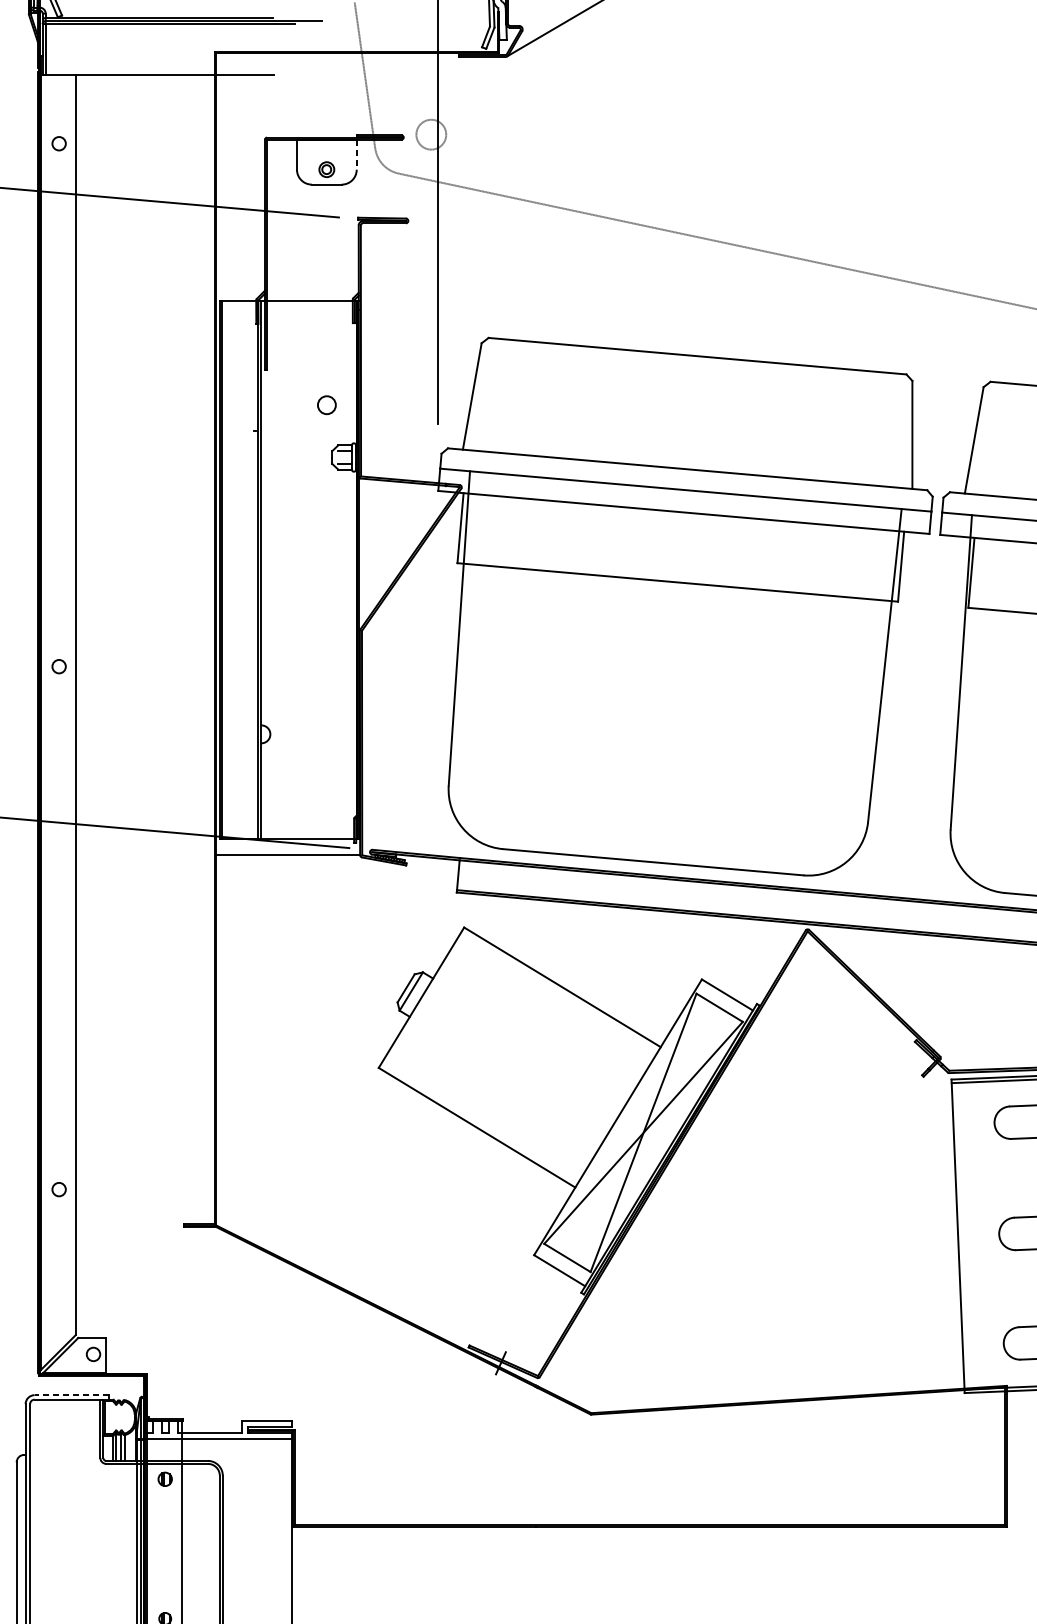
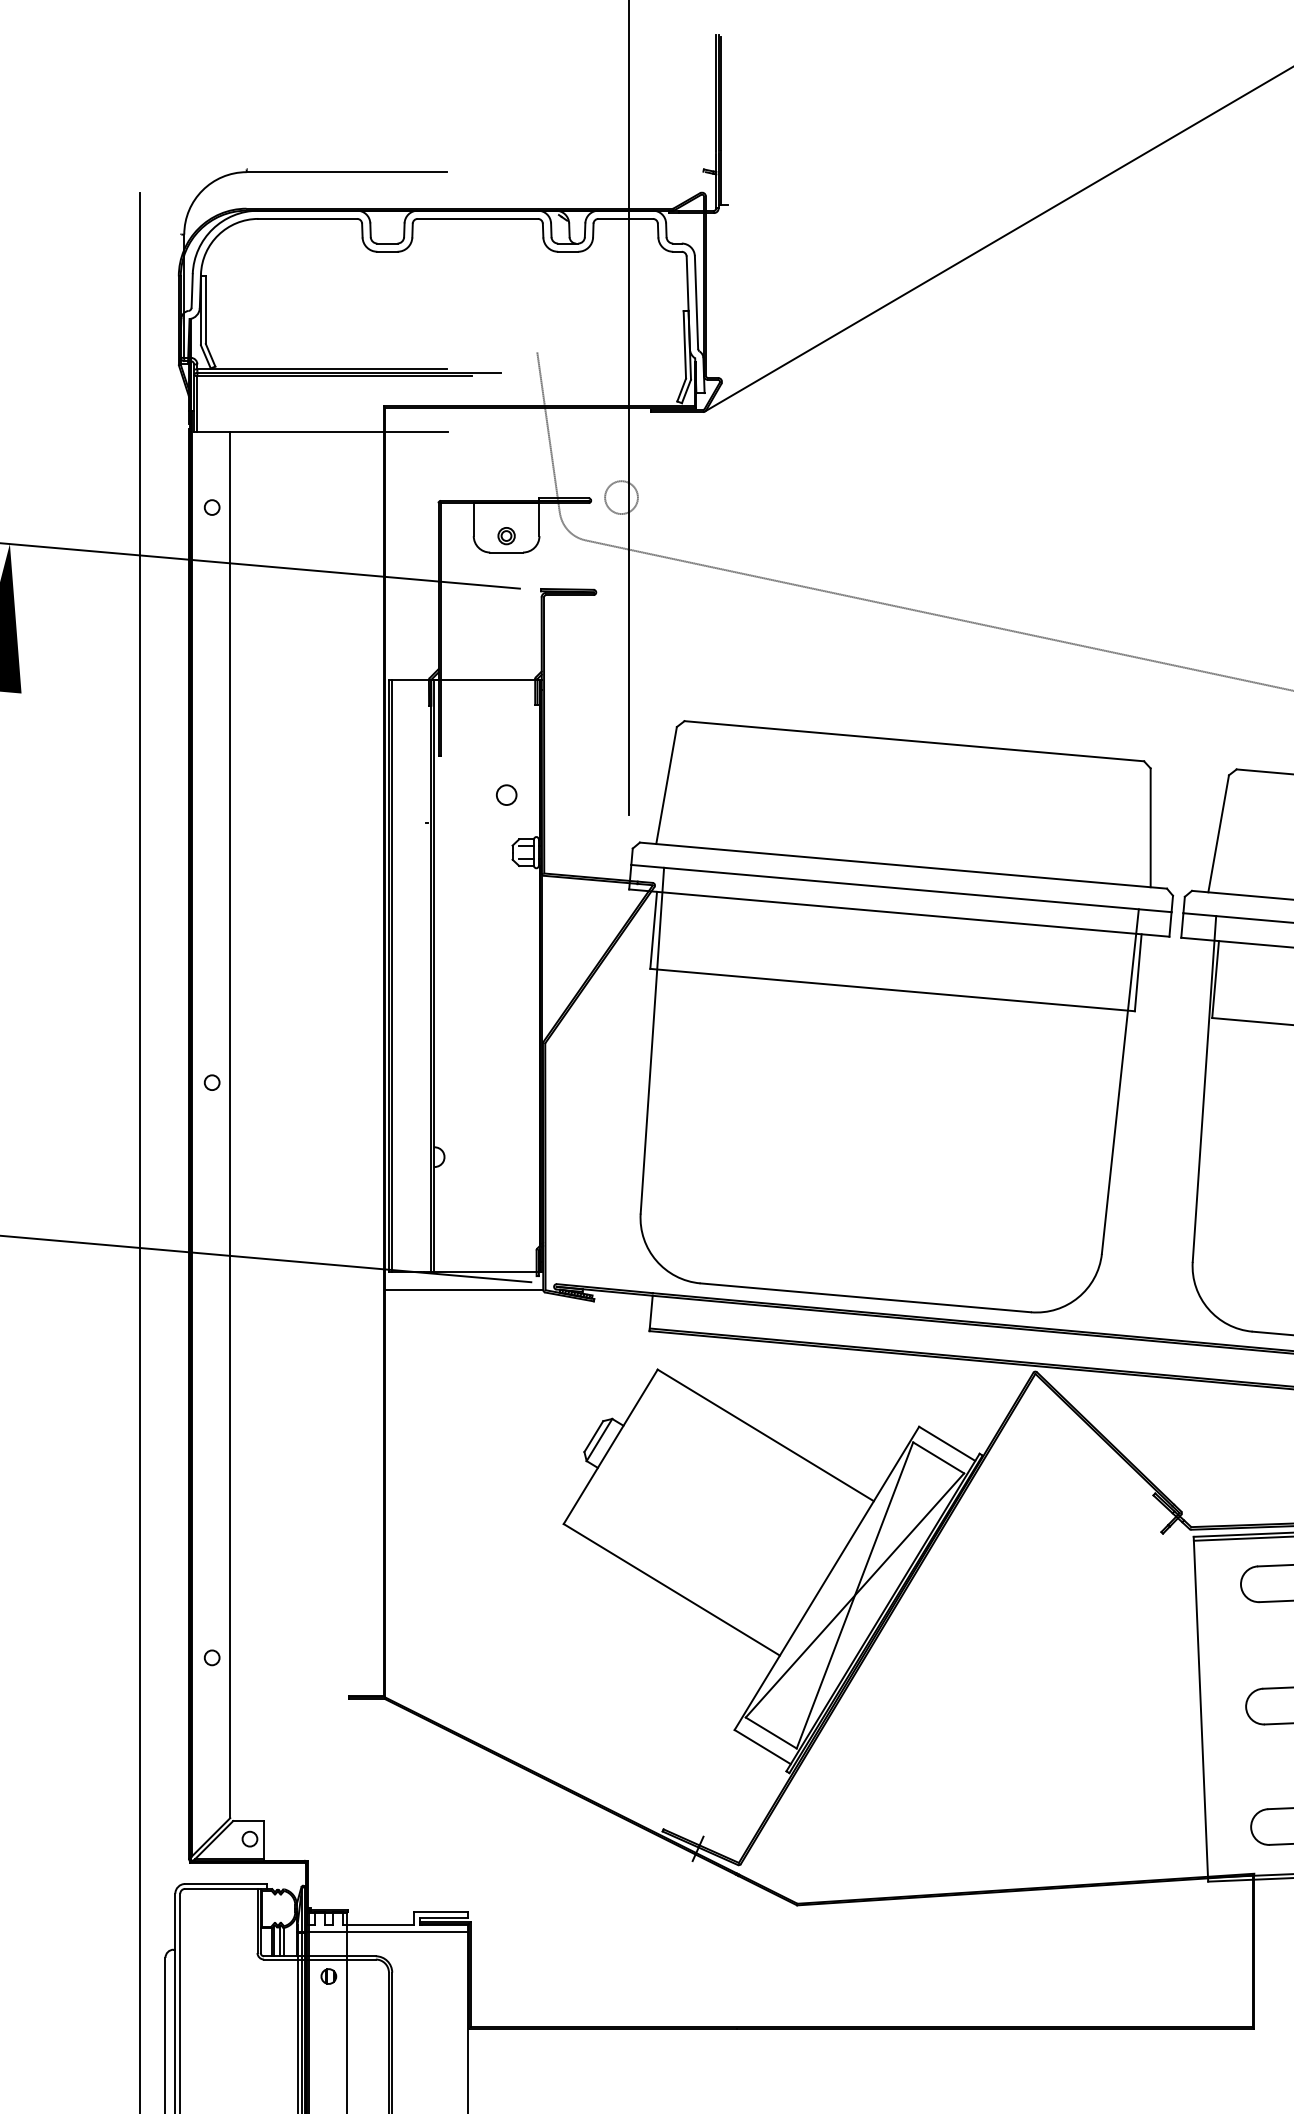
line: (356, 155) -> (539, 520), dashed -> solid
line: (71, 1394) -> (225, 1883), dashed -> solid

